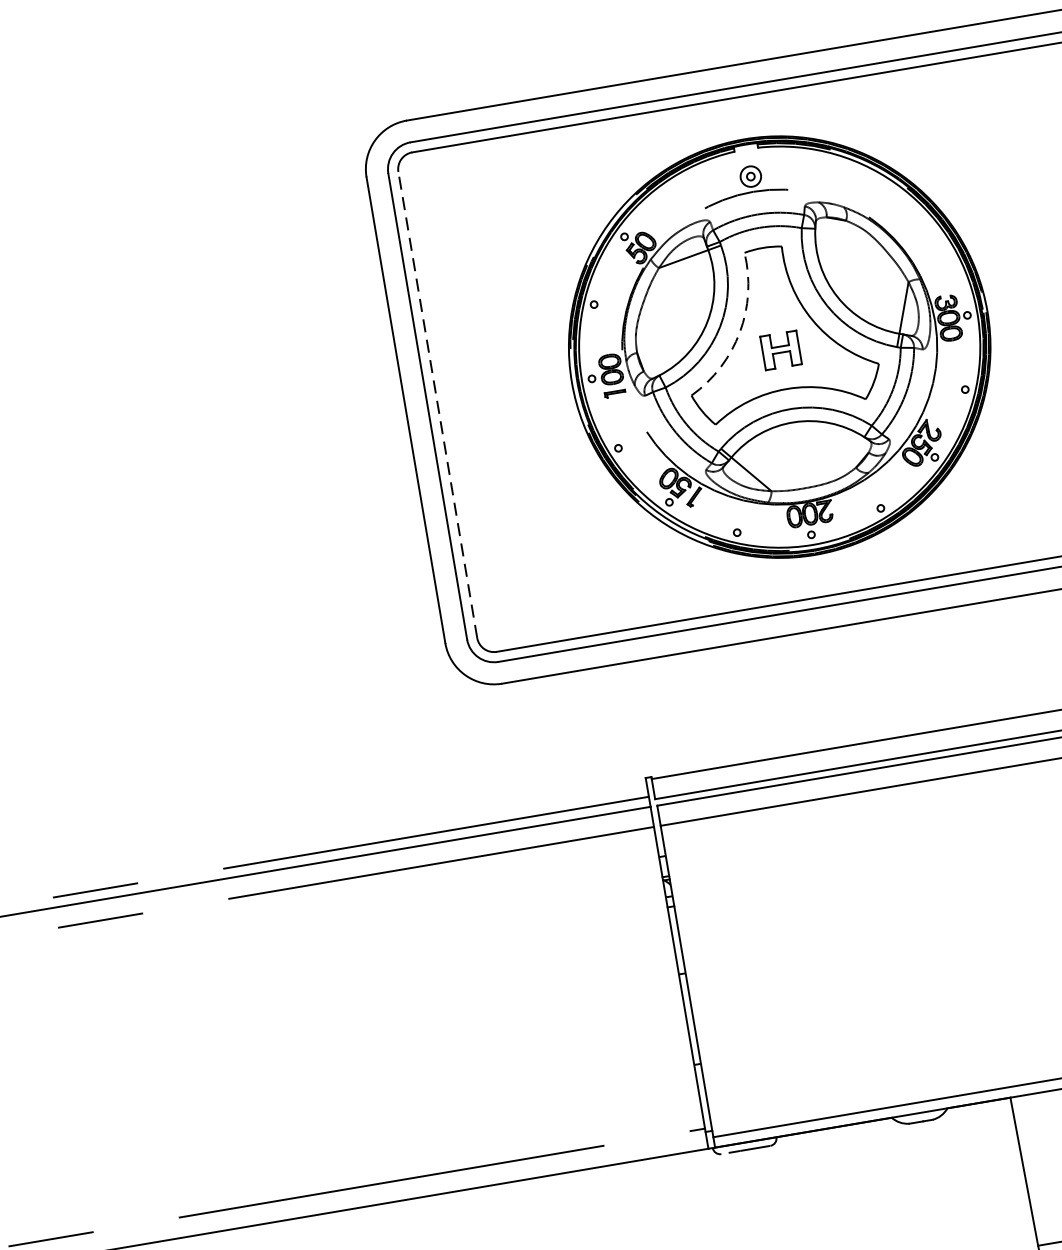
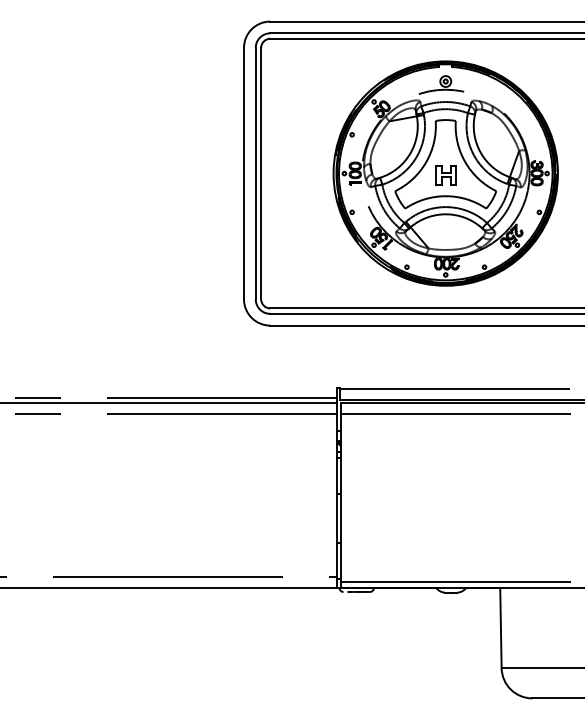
arc: (740, 332) -> (426, 162), dashed -> solid
line: (438, 404) -> (261, 173), dashed -> solid

